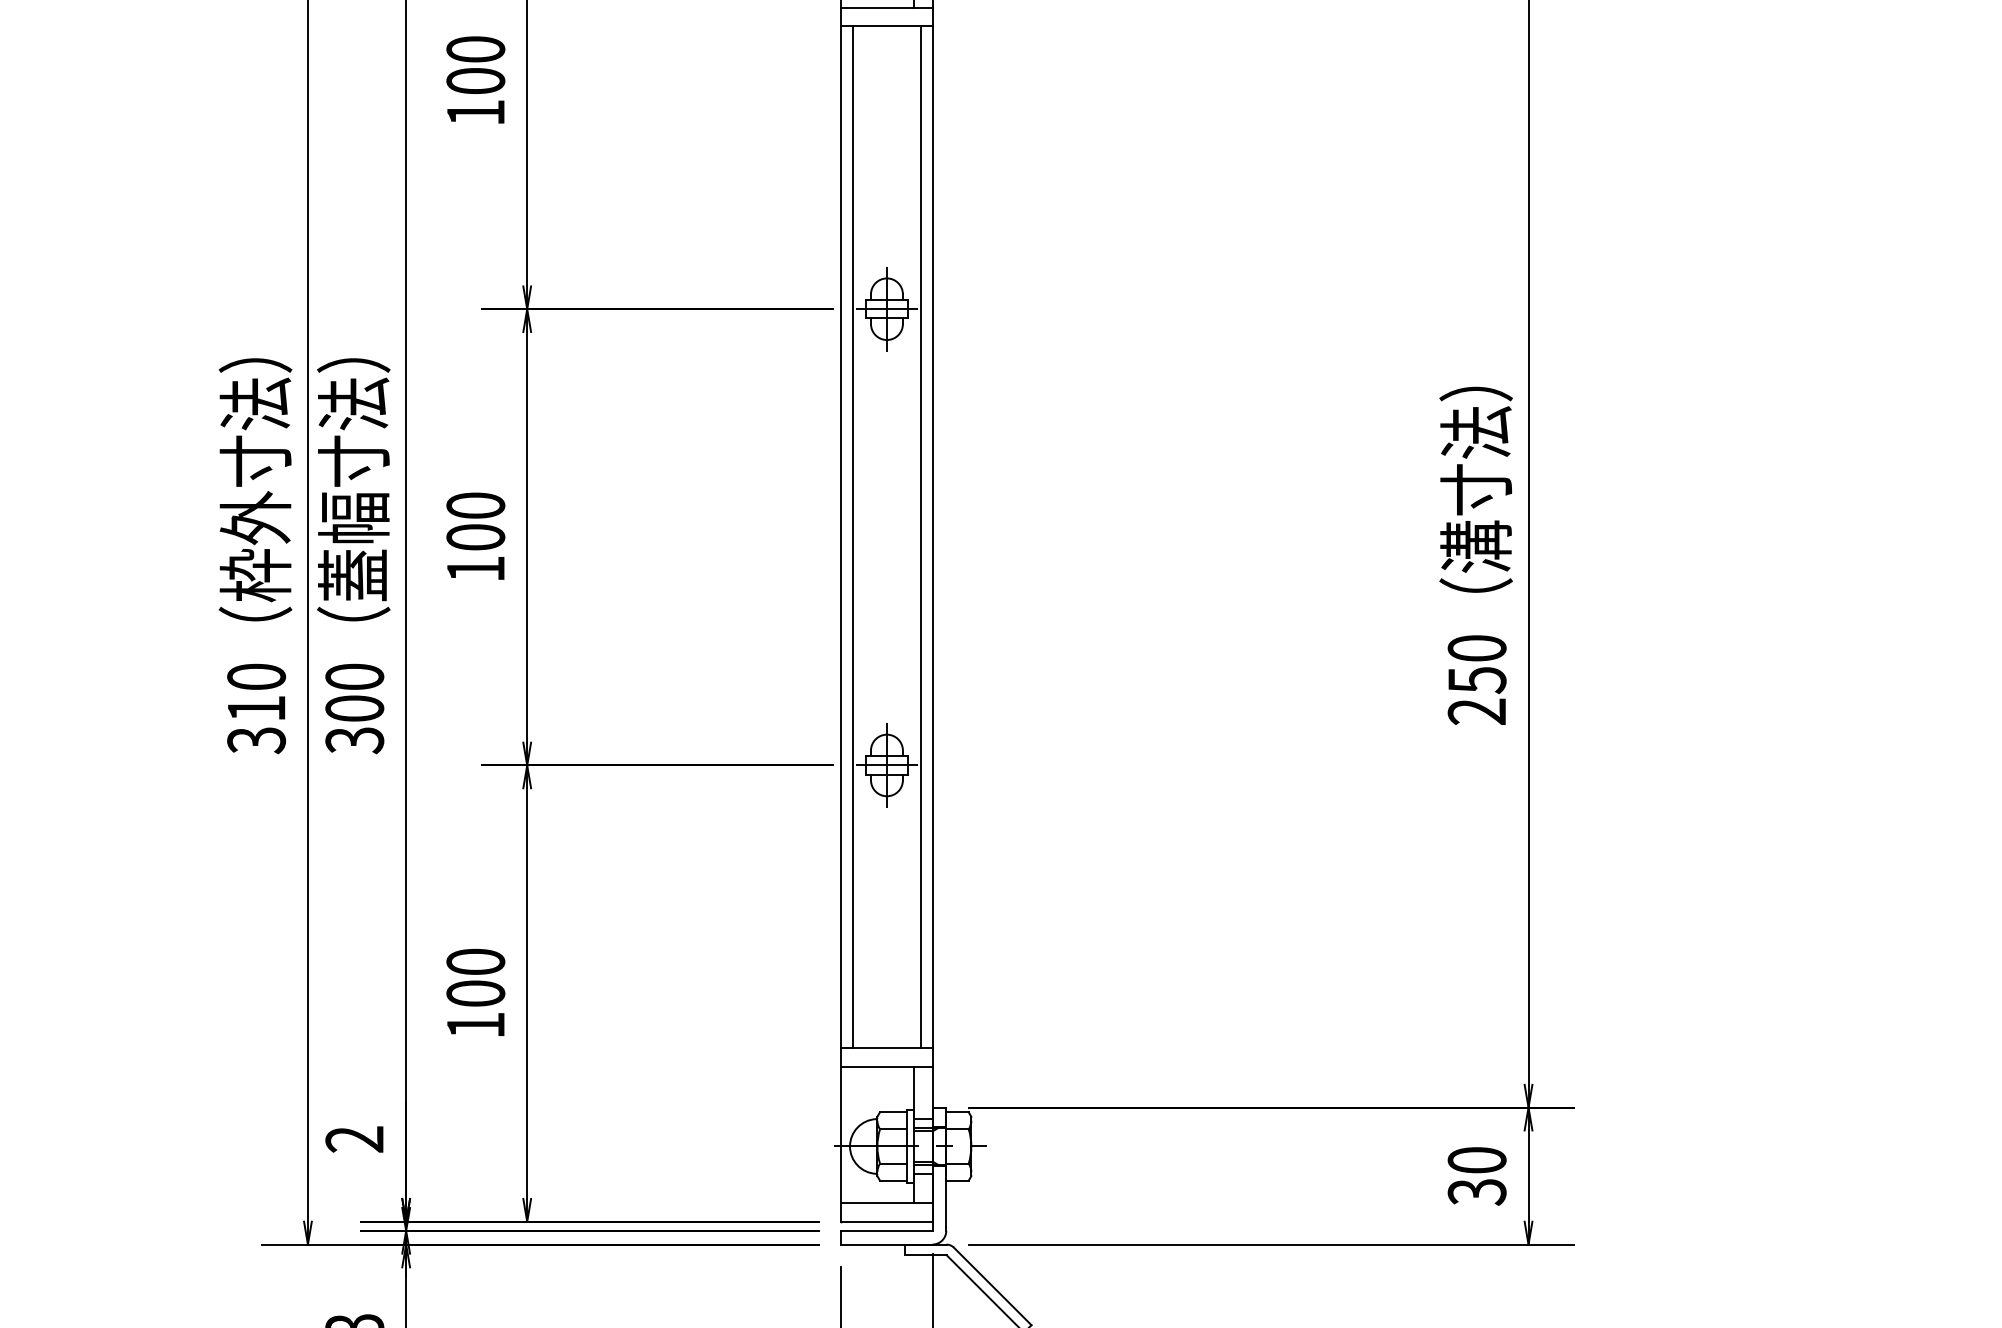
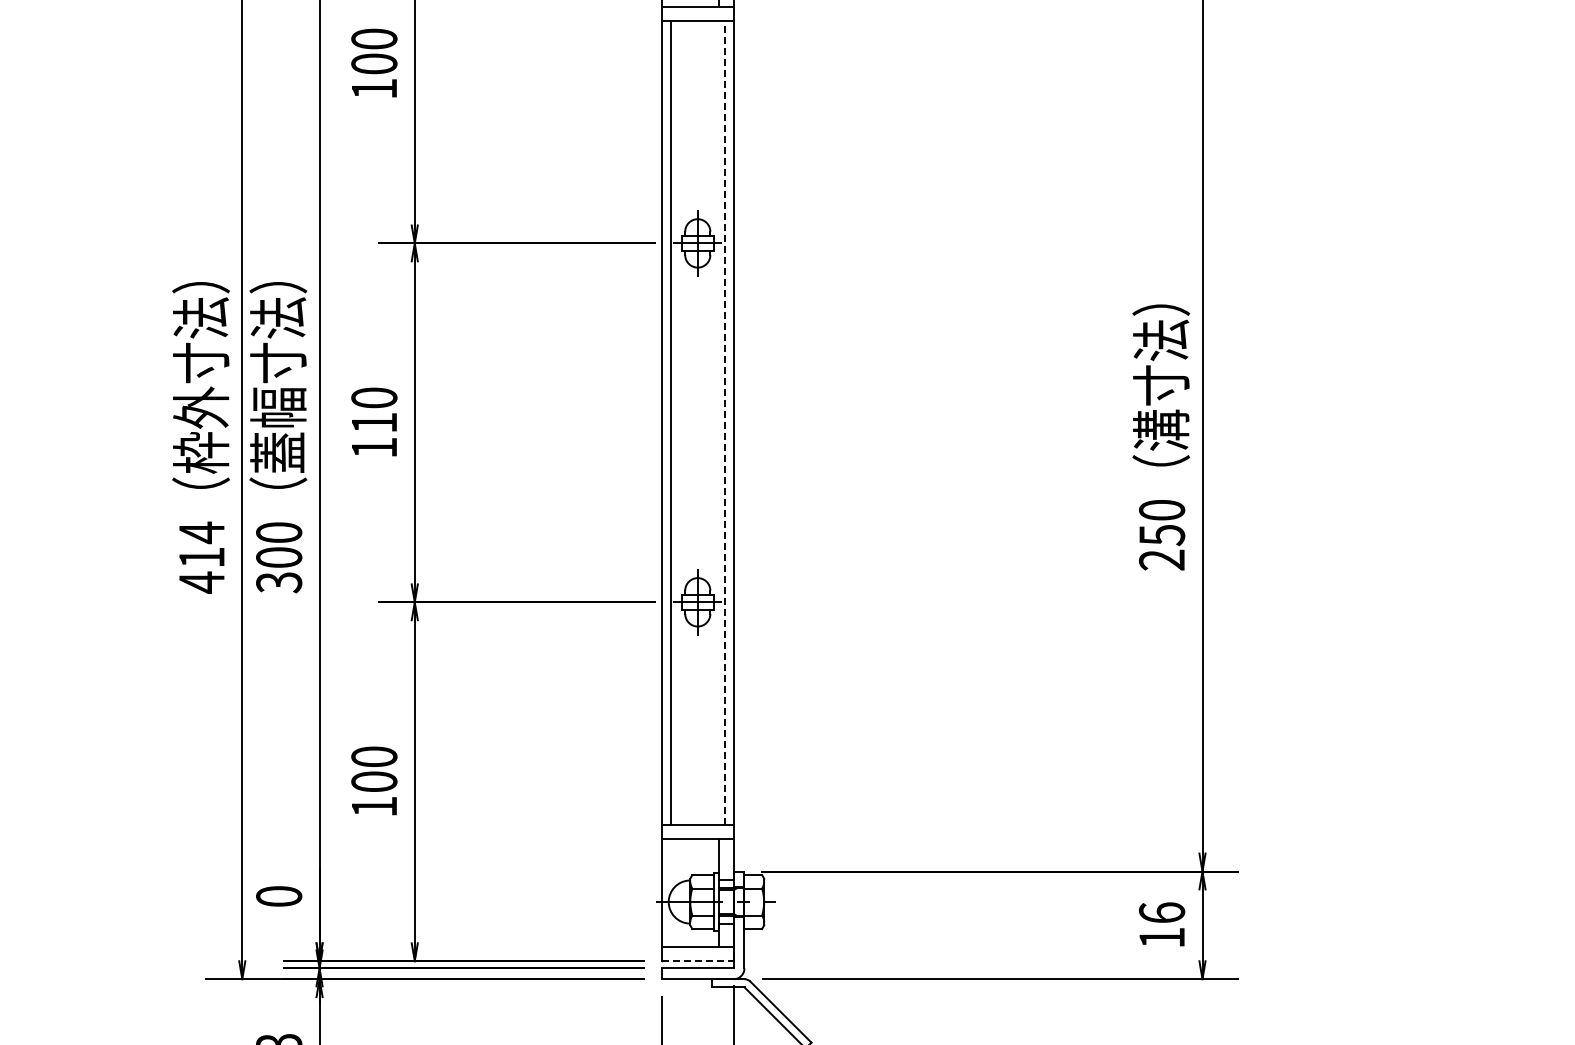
text: (475, 536) -> (374, 422), 100 -> 110
line: (920, 536) -> (724, 422), solid -> dashed
text: (256, 708) -> (201, 557), 310 -> 414
text: (355, 1139) -> (279, 896), 2 -> 0
text: (1477, 1176) -> (1162, 925), 30 -> 16
line: (886, 1222) -> (697, 961), solid -> dashed

